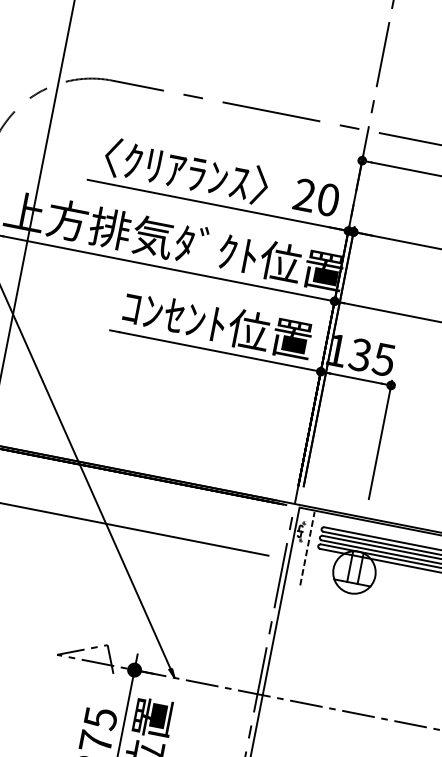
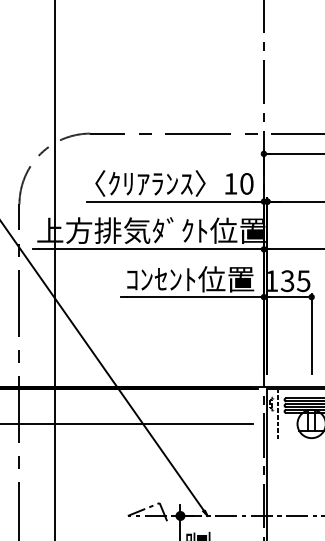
text: (304, 194) -> (230, 183), 20 -> 10

